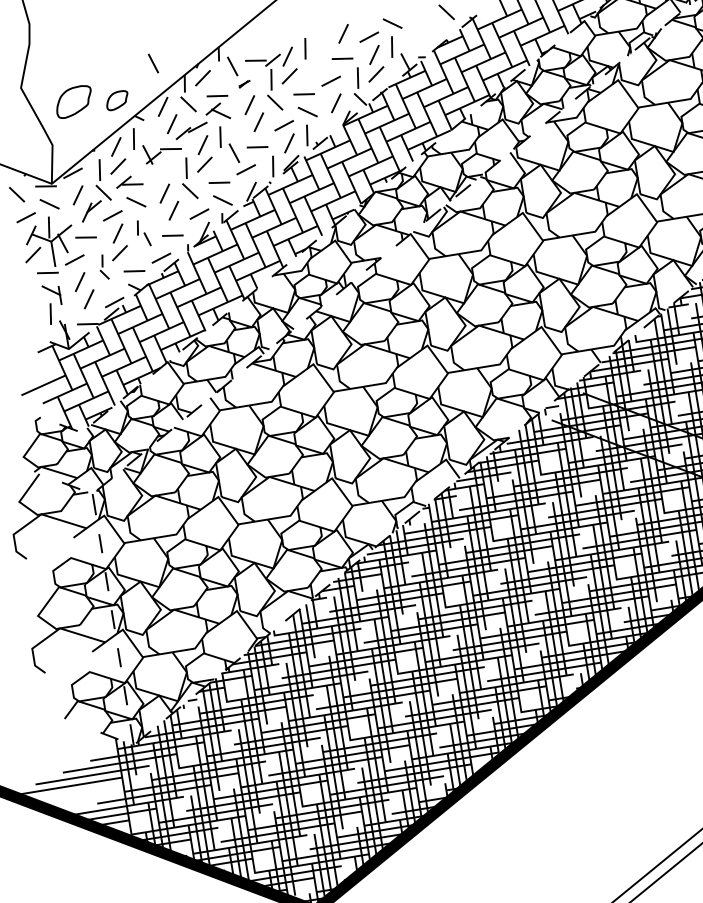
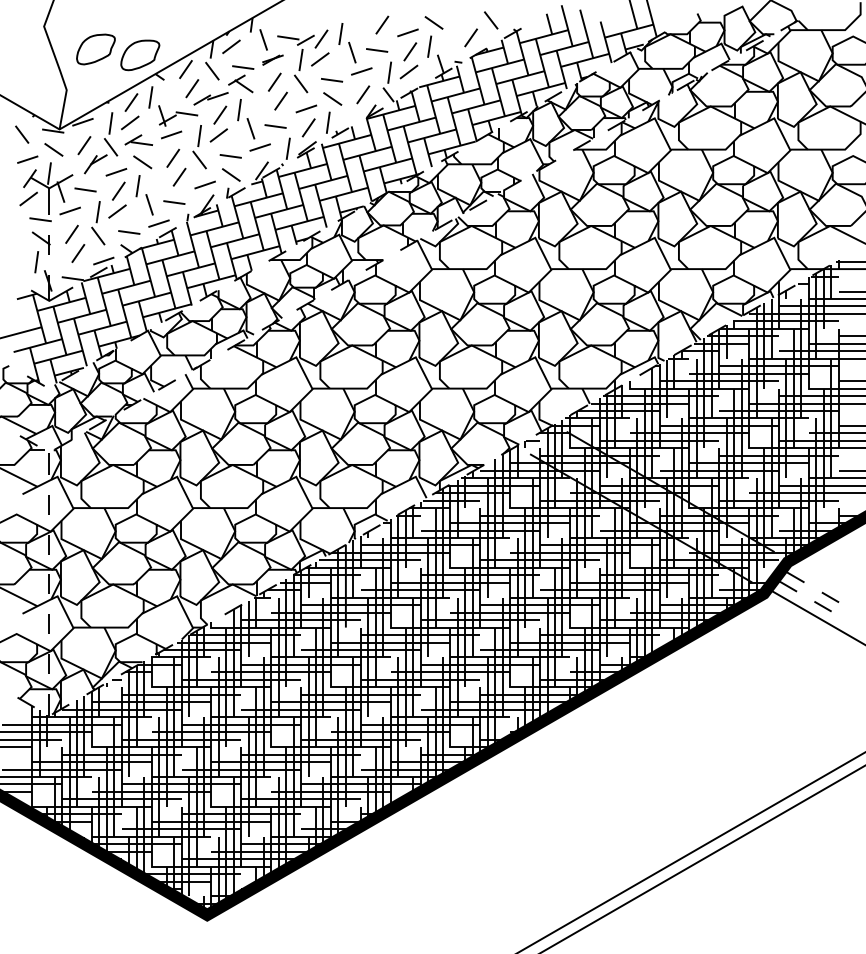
line: (429, 31) -> (470, 37), added
line: (153, 63) -> (352, 52), moved
part: (244, 83) -> (272, 59), size x1.67
part: (117, 100) -> (140, 55), size x1.67
line: (159, 171) -> (171, 134), added
part: (143, 233) -> (144, 195), size x1.43
part: (103, 267) -> (98, 223), size x1.67

